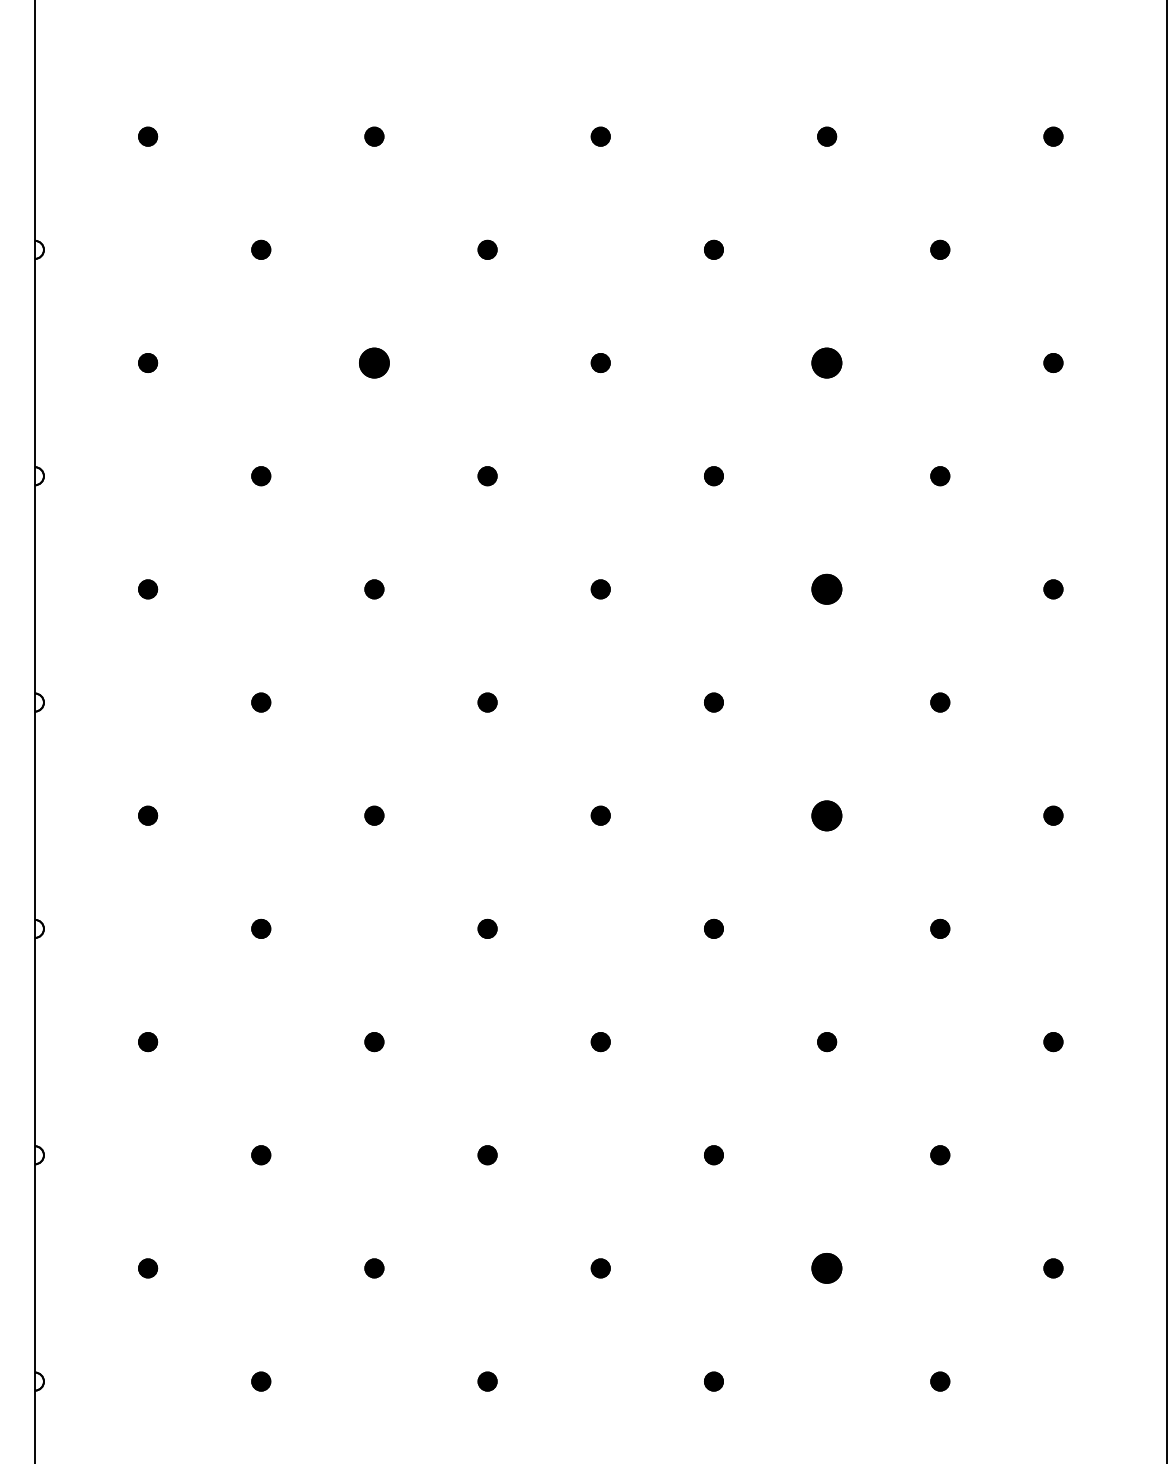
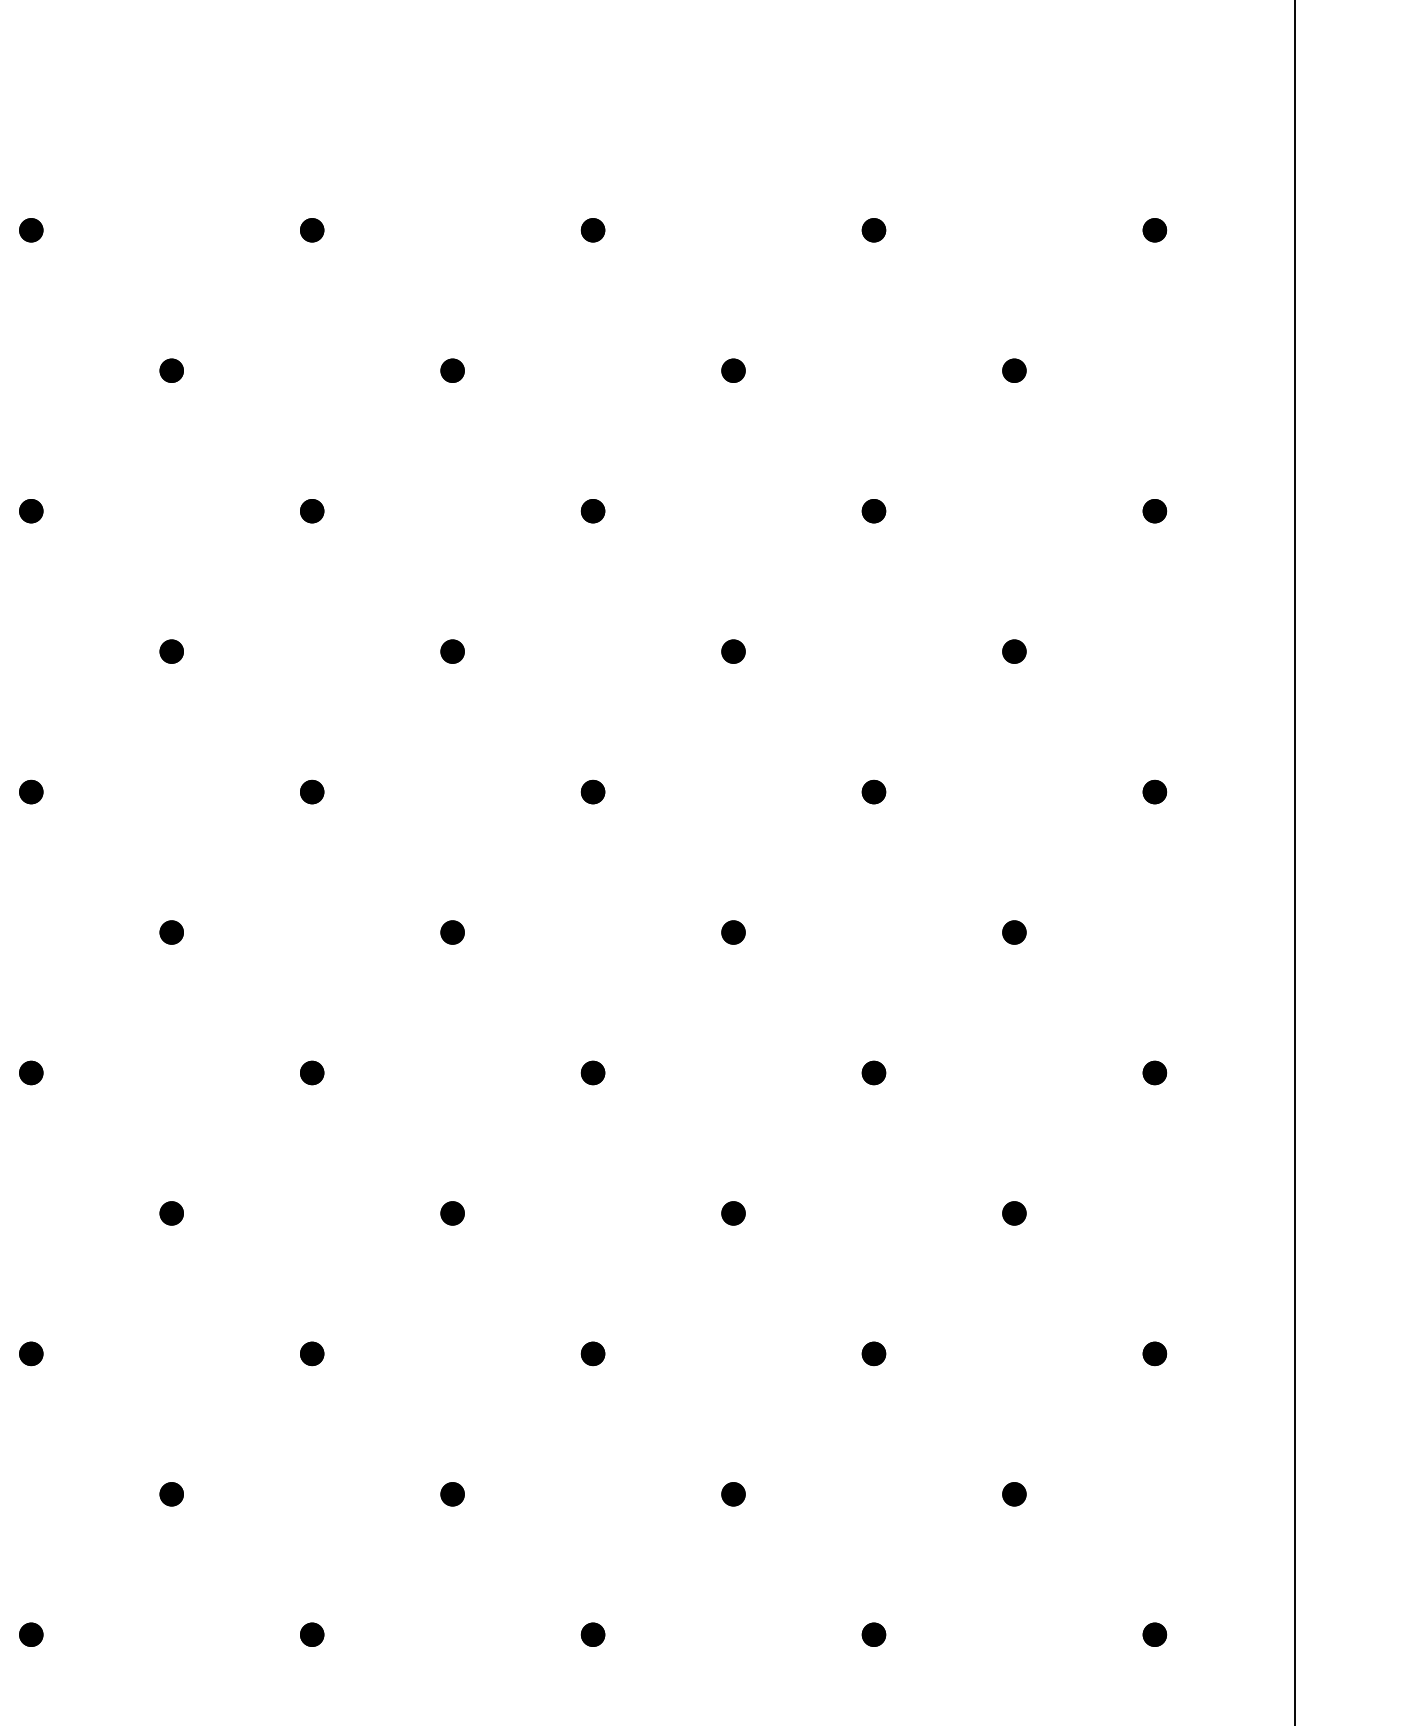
part: (374, 362) -> (312, 510), size x0.62
part: (827, 362) -> (874, 510), size x0.62
part: (827, 589) -> (874, 792), size x0.62
part: (827, 815) -> (874, 1072), size x0.62
part: (827, 1268) -> (874, 1634), size x0.62

